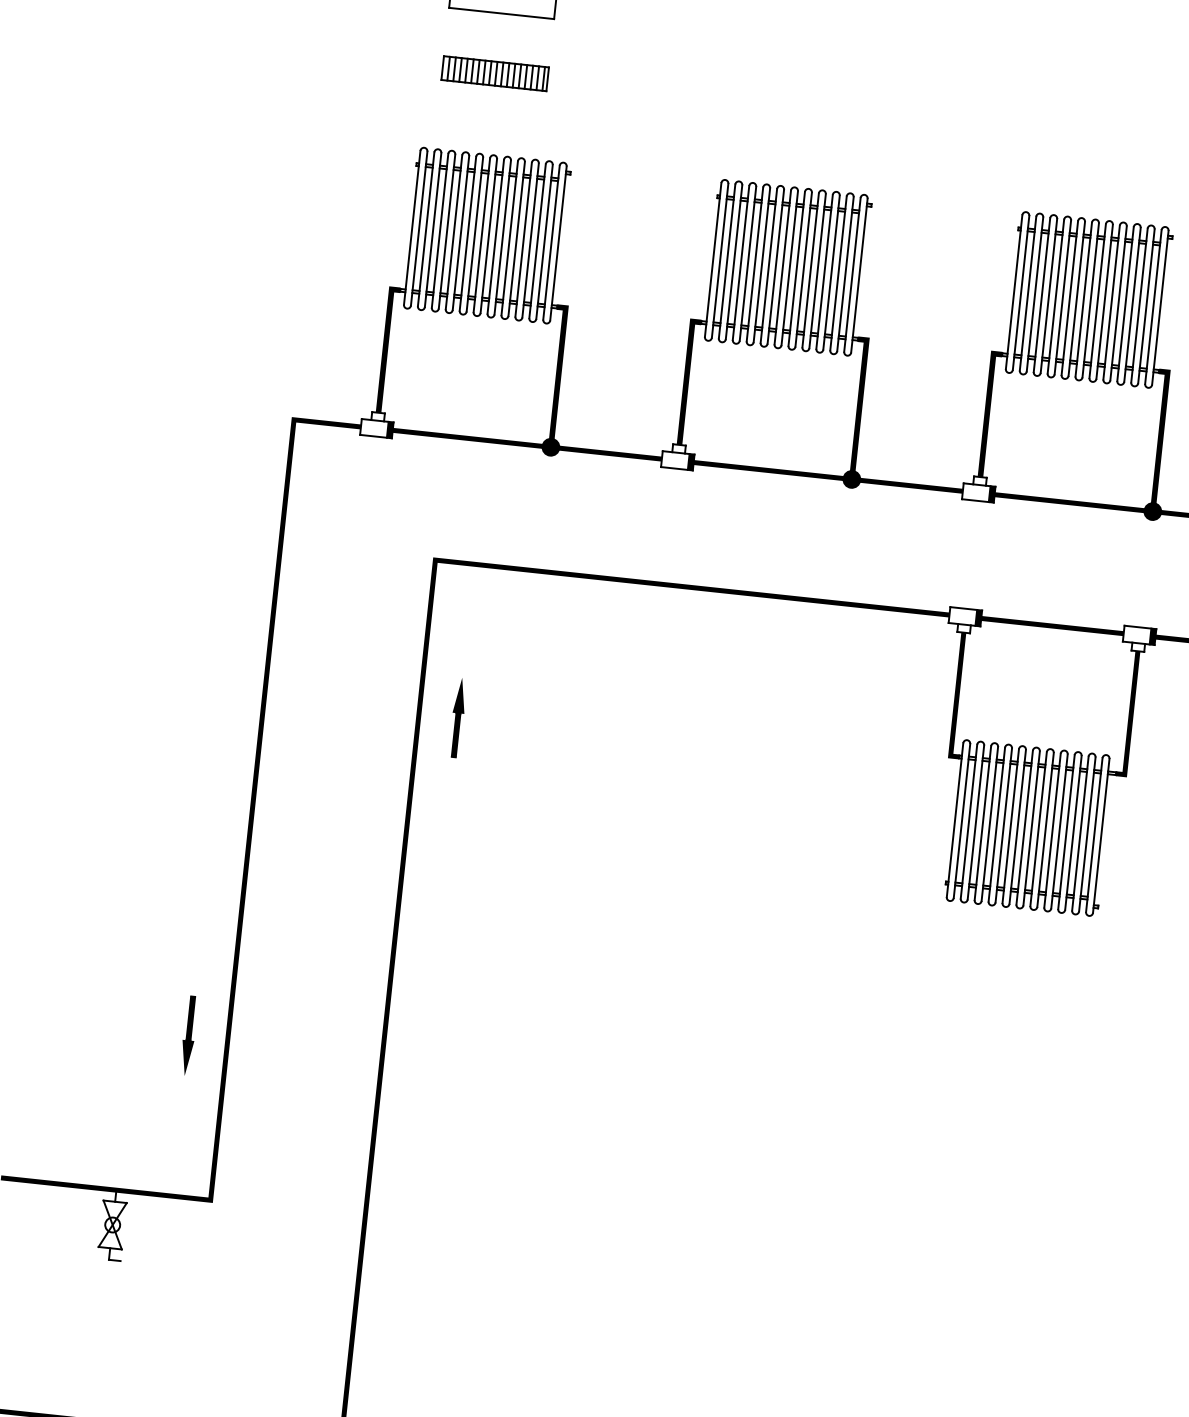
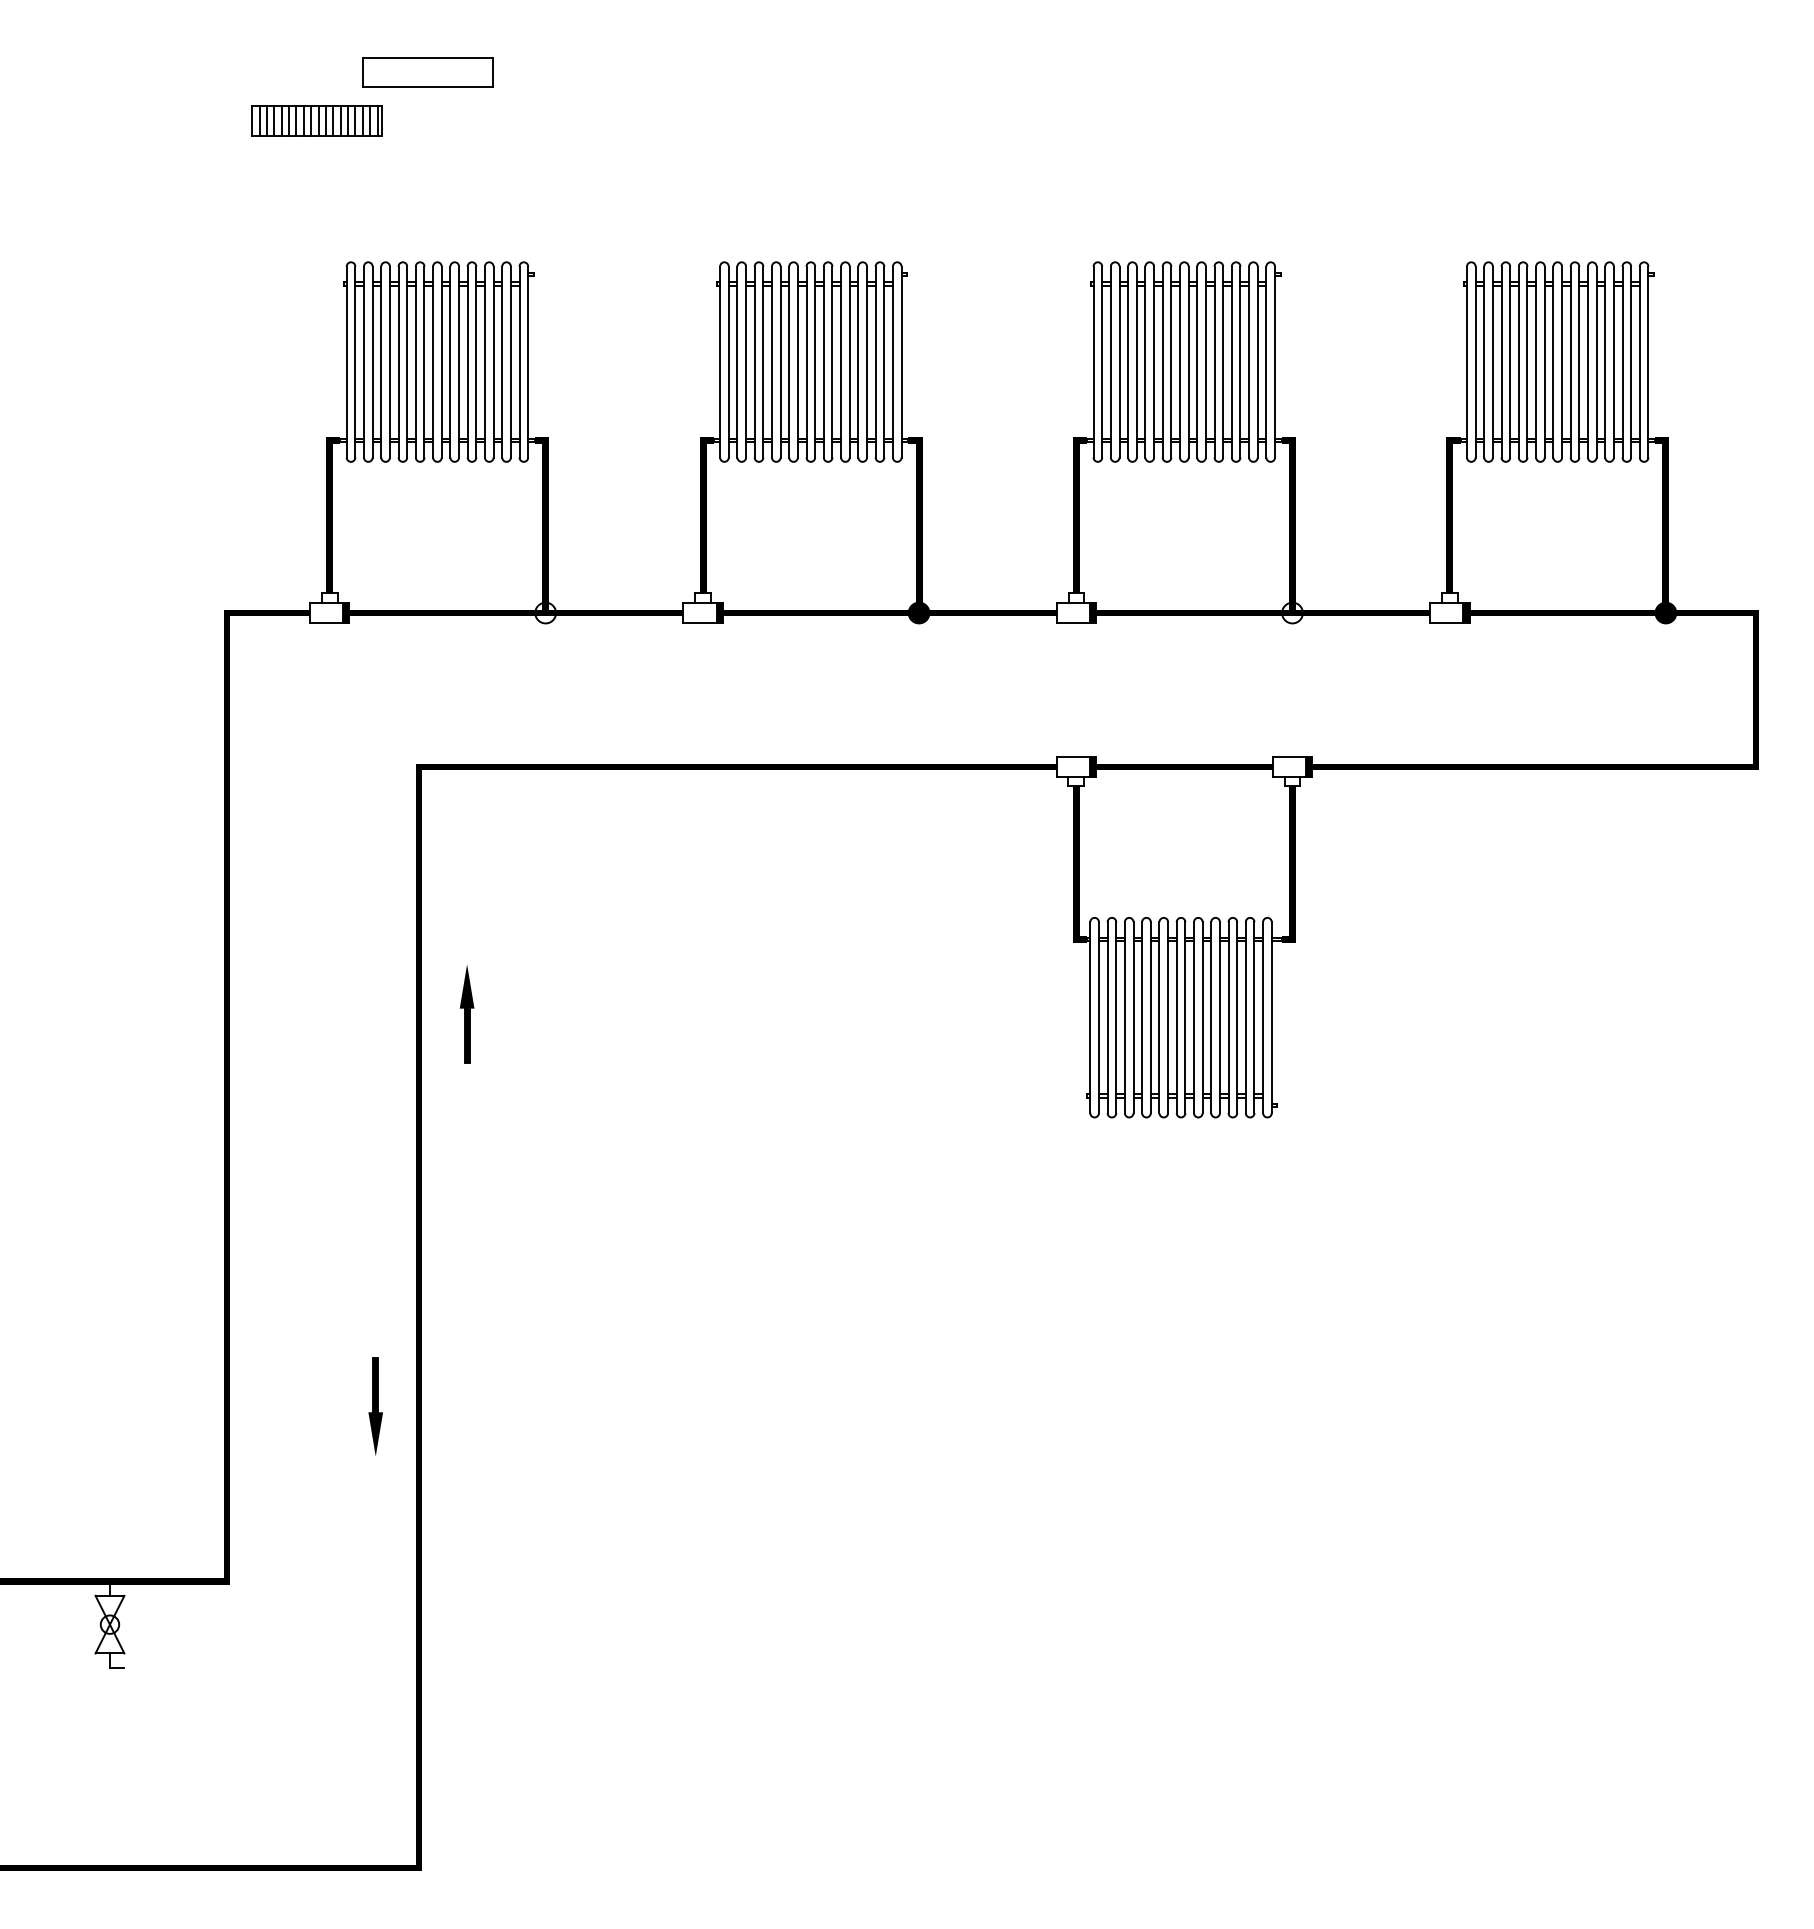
part: (494, 73) -> (316, 120), moved
fill: (550, 446) -> (545, 612), removed
fill: (1152, 511) -> (1292, 612), removed
part: (457, 718) -> (466, 1014), moved
part: (188, 1035) -> (375, 1406), moved

